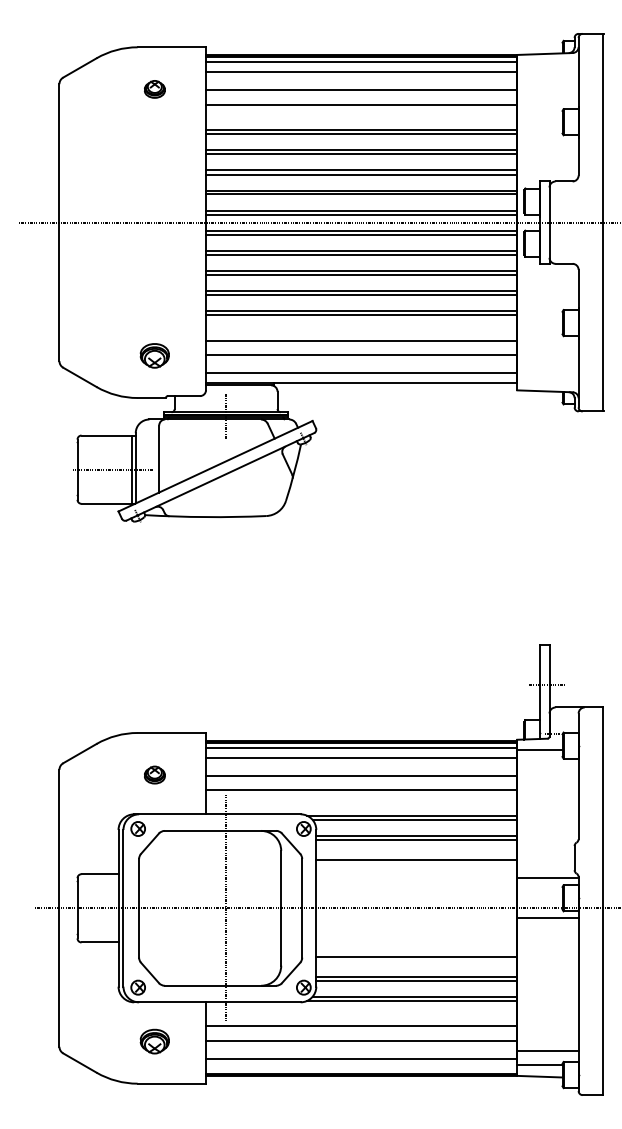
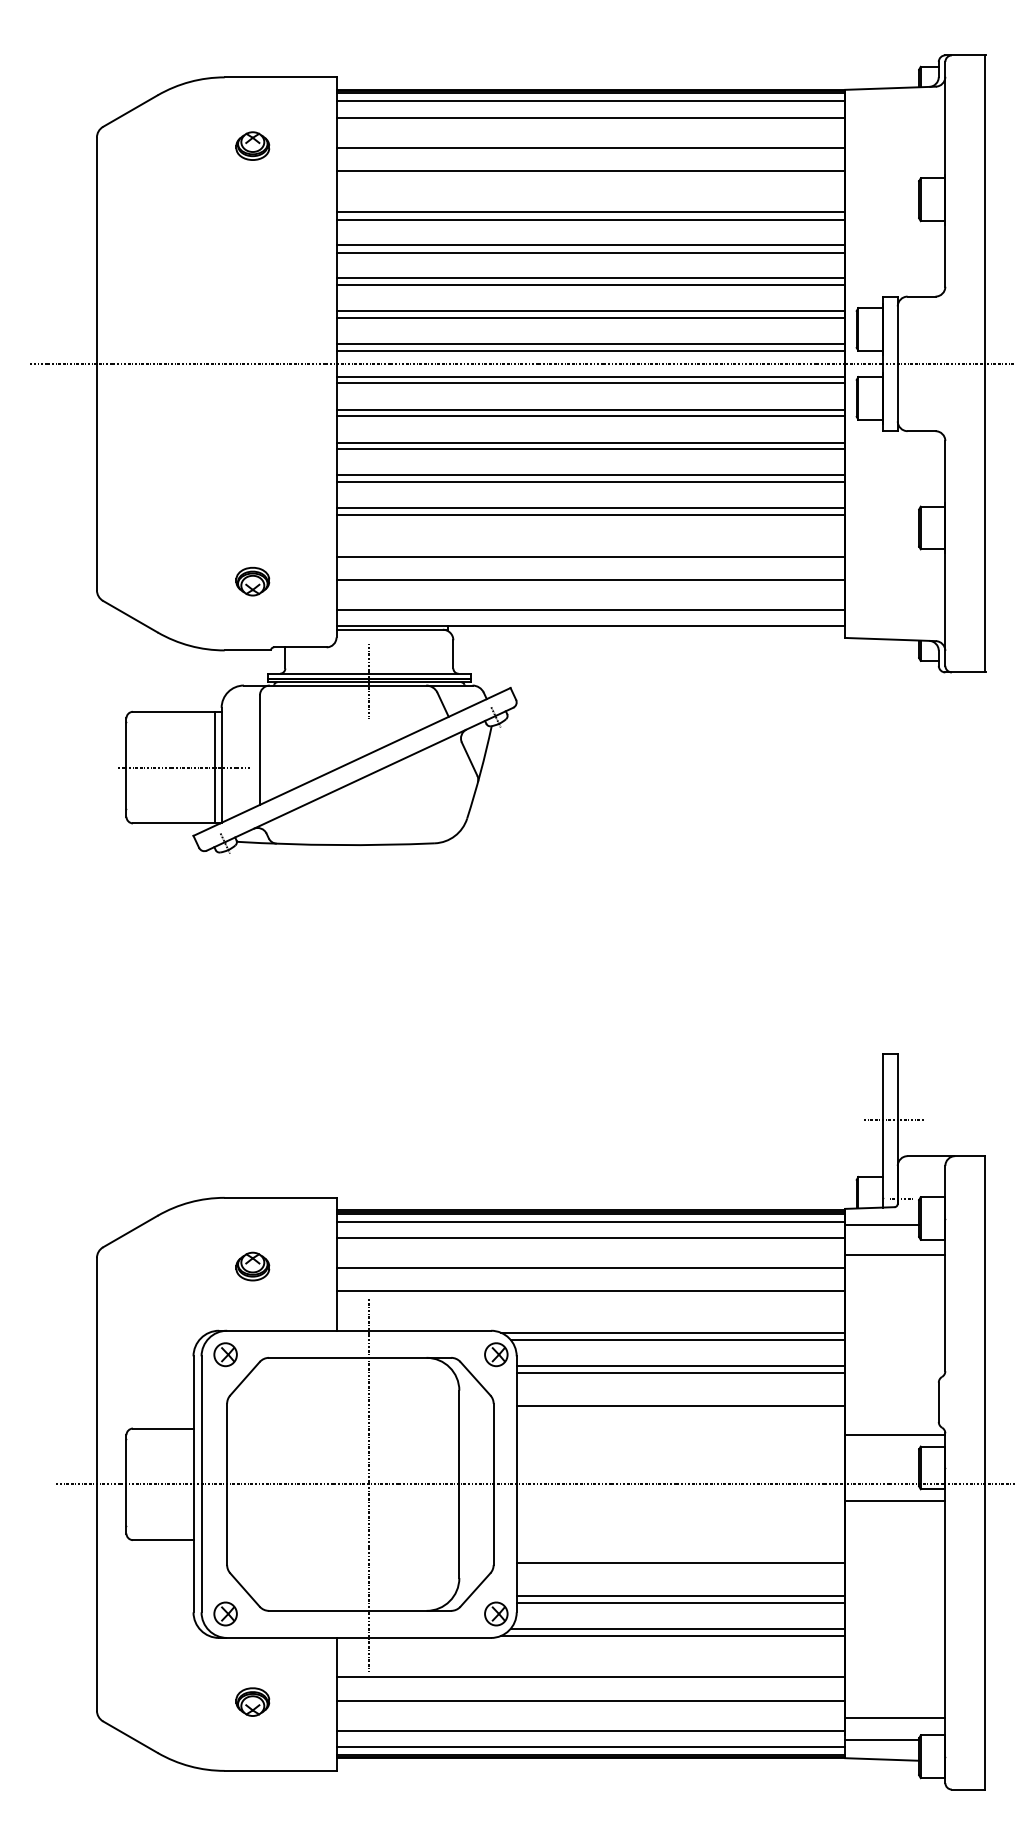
part: (154, 355) -> (252, 580), size x0.71
line: (547, 767) -> (894, 1254), added
part: (154, 1041) -> (252, 1701), size x0.71
line: (361, 1069) -> (590, 1747), added

